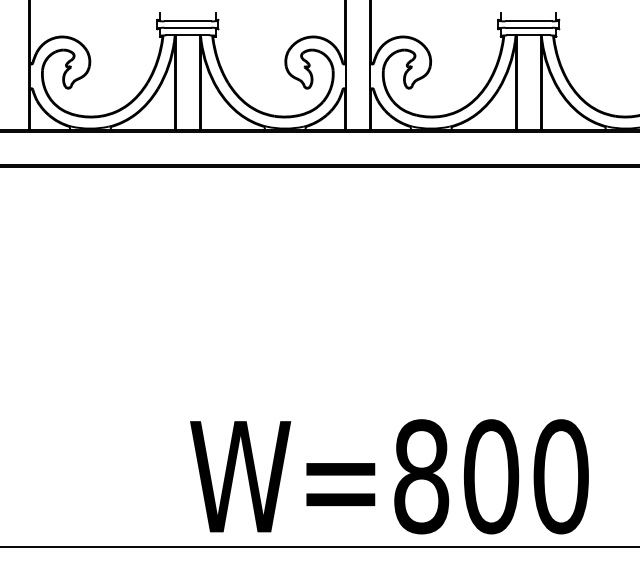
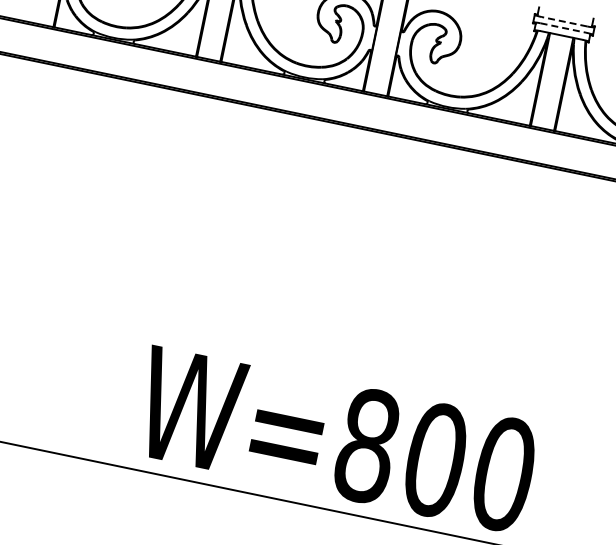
line: (528, 21) -> (564, 21), solid -> dashed
line: (529, 27) -> (564, 27), solid -> dashed

